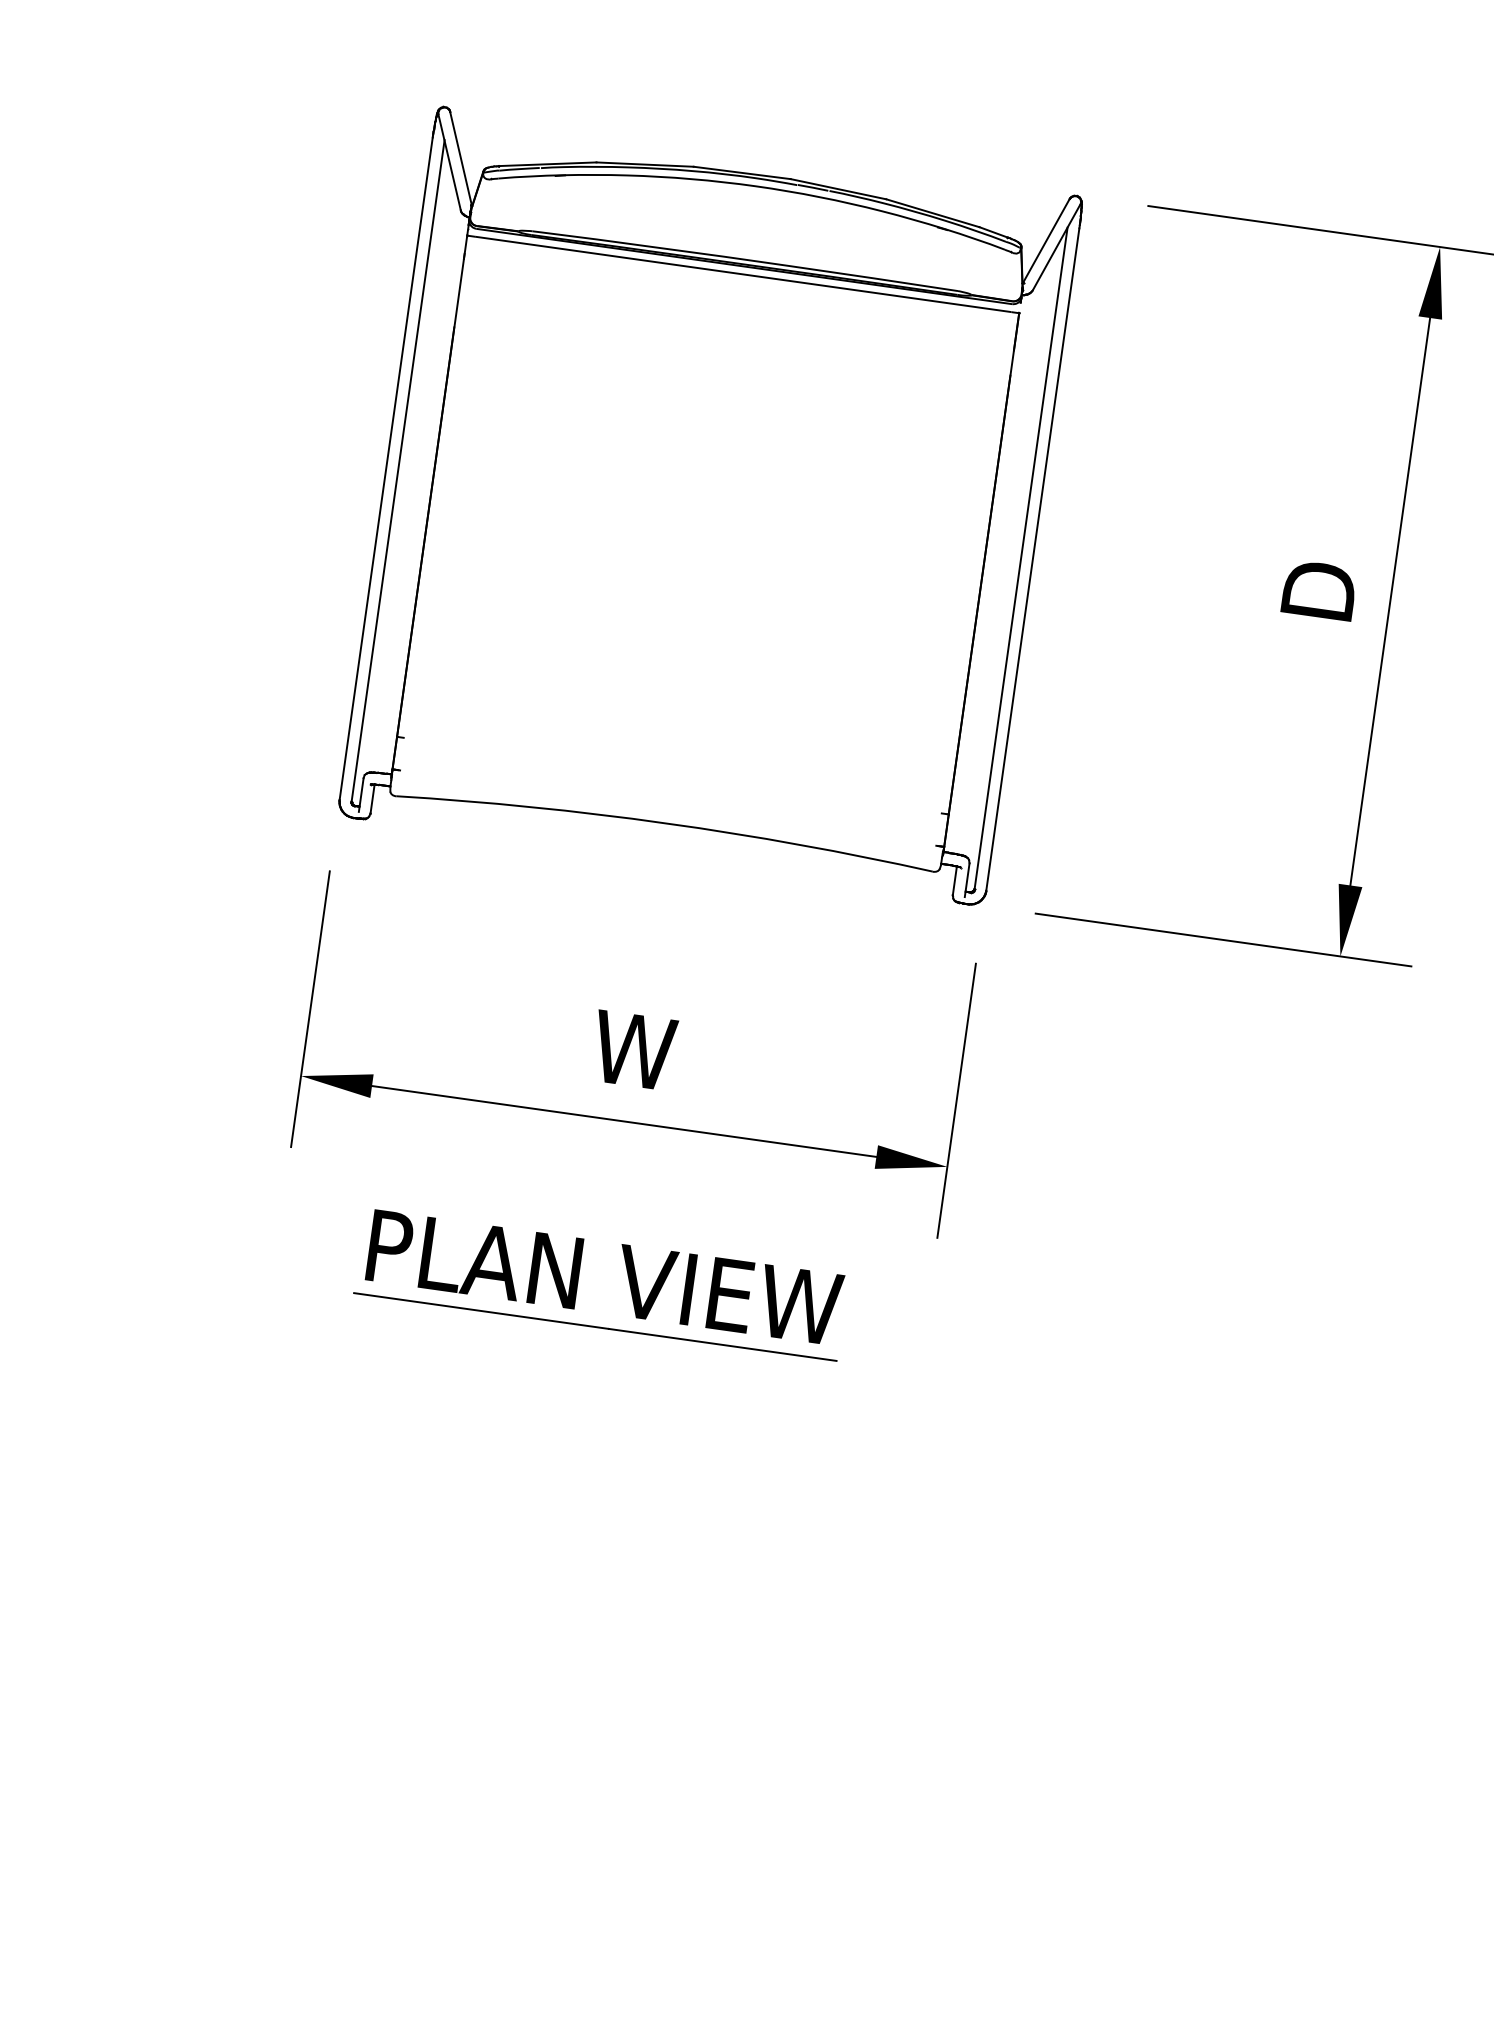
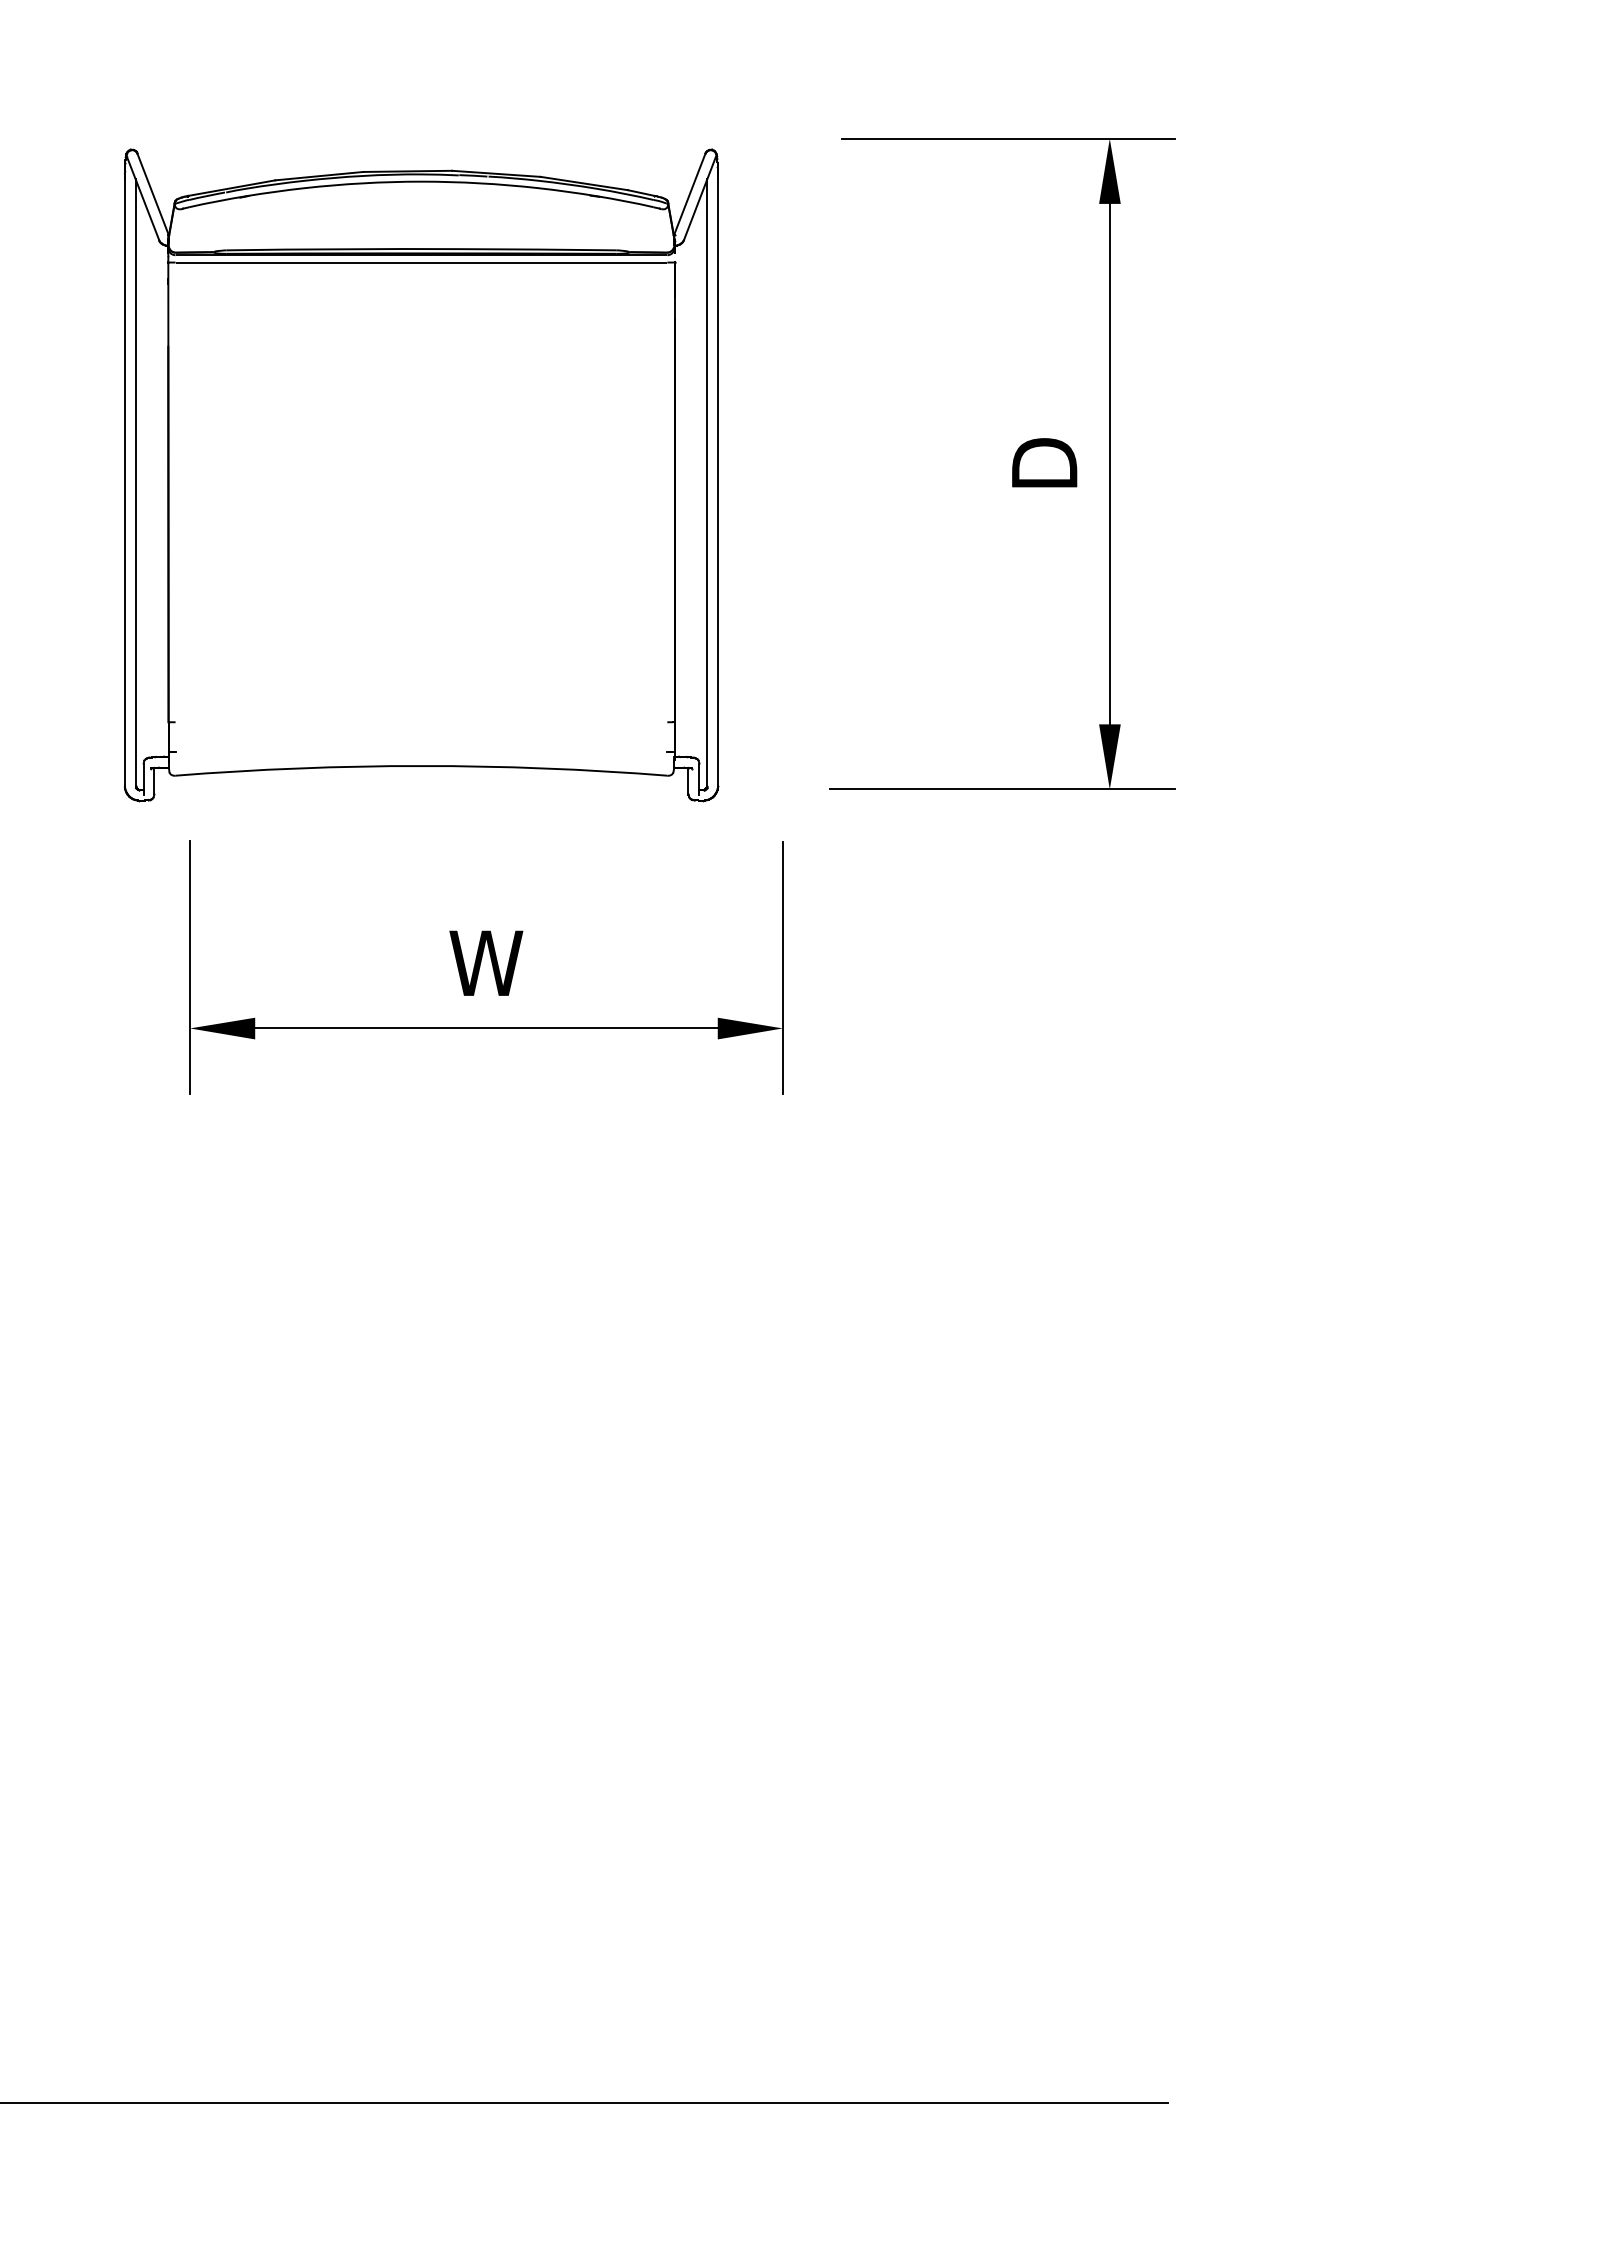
part: (710, 506) -> (421, 475), moved
part: (578, 1280) -> (465, 1177), removed

